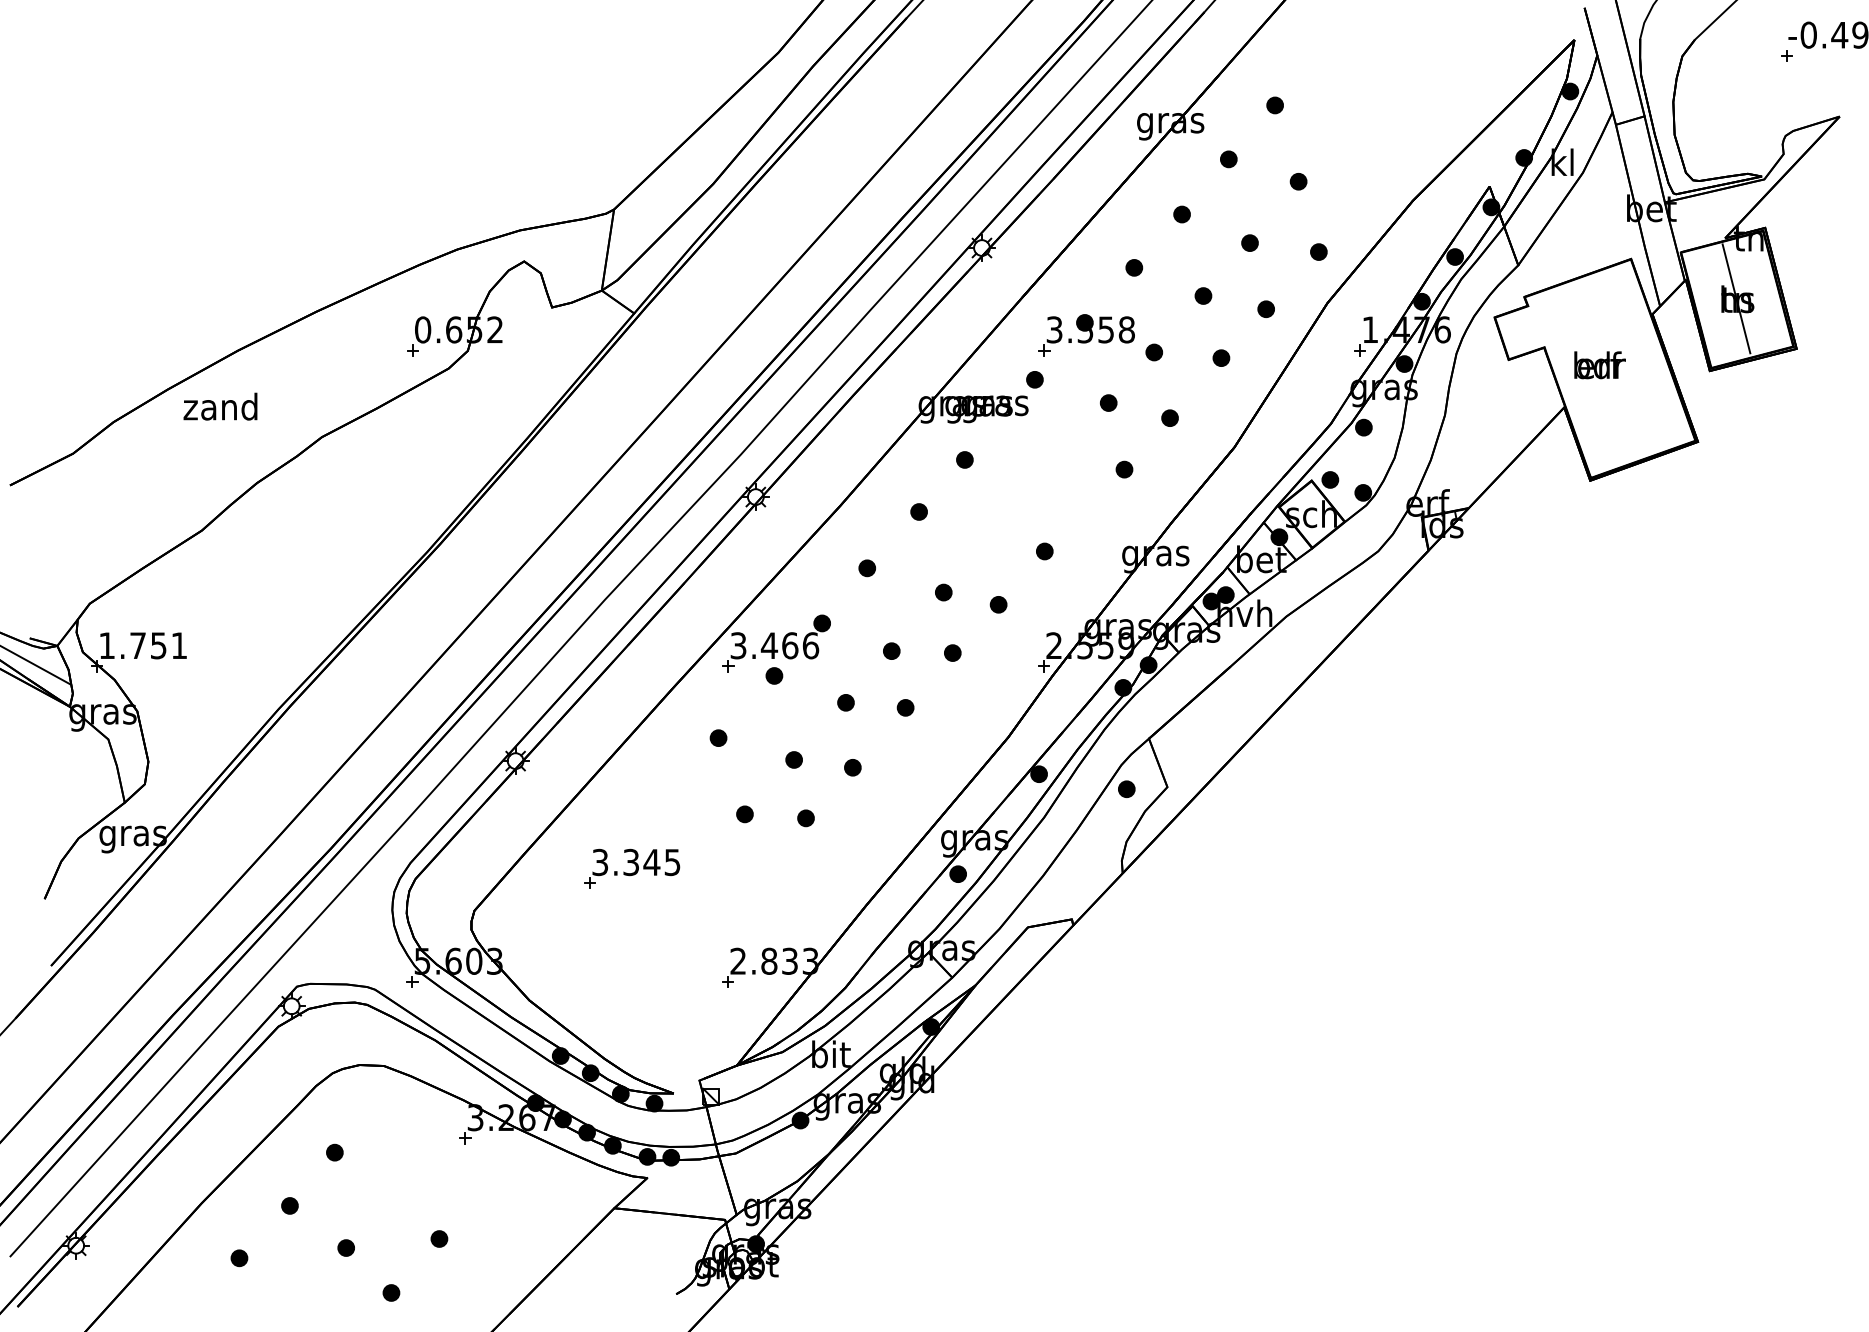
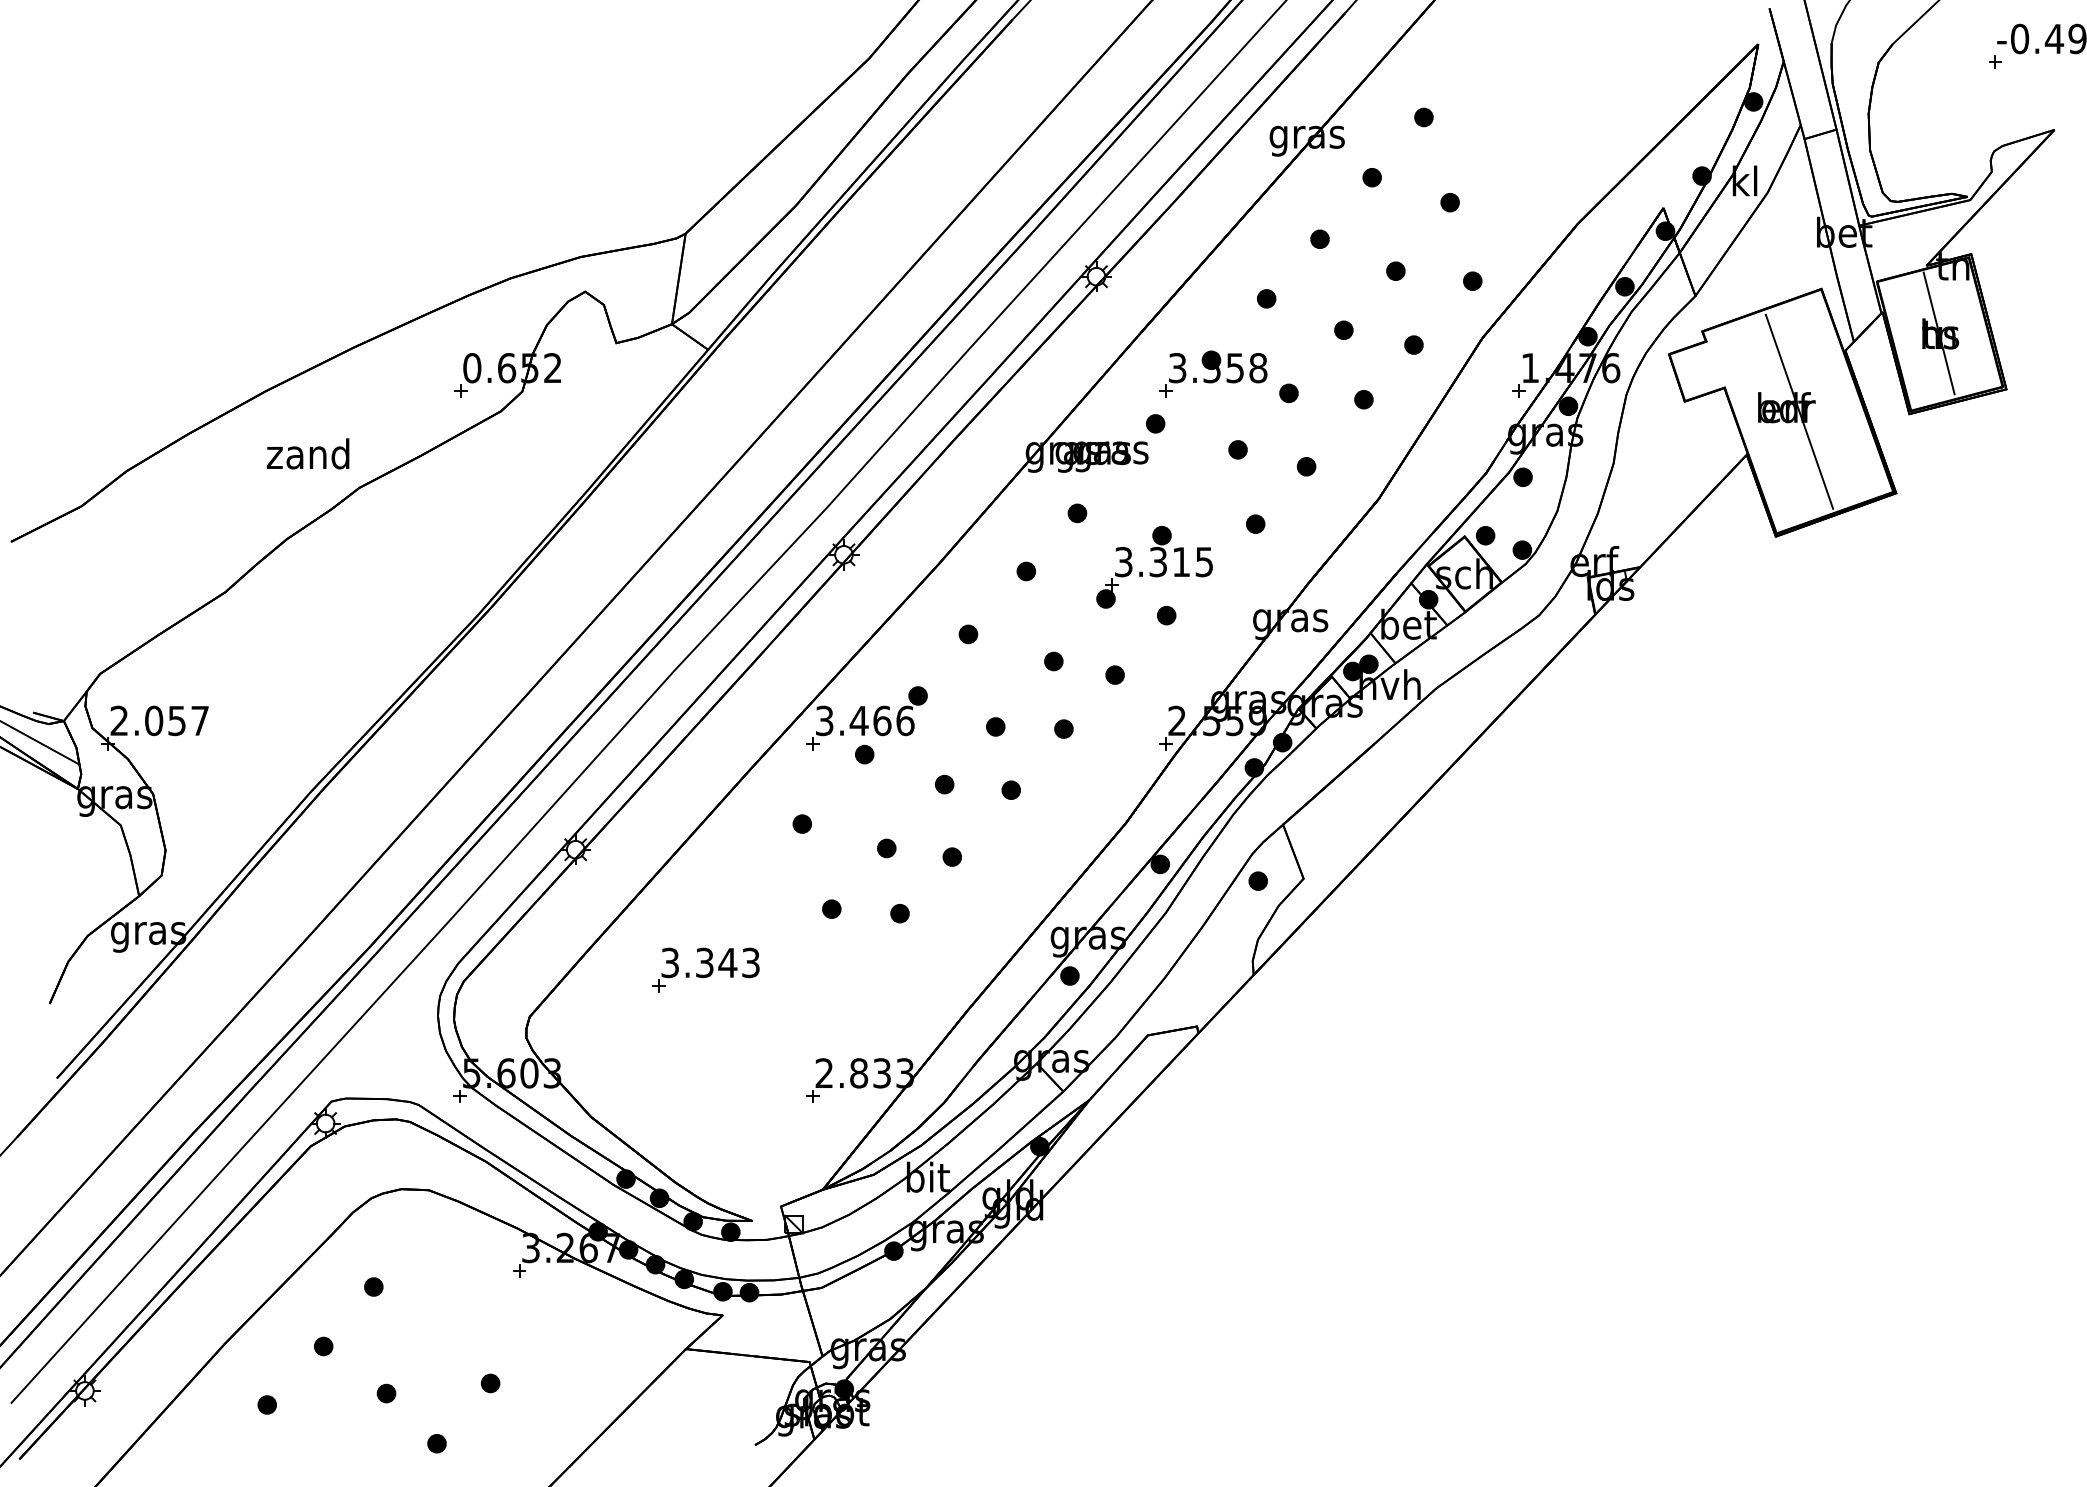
line: (1611, 368) -> (1799, 411), added
text: (219, 406) -> (307, 453), moved
part: (1033, 508) -> (1154, 567), added
text: (142, 645) -> (159, 720), 1.751 -> 2.057
text: (673, 862) -> (751, 962), 3.345 -> 3.343

